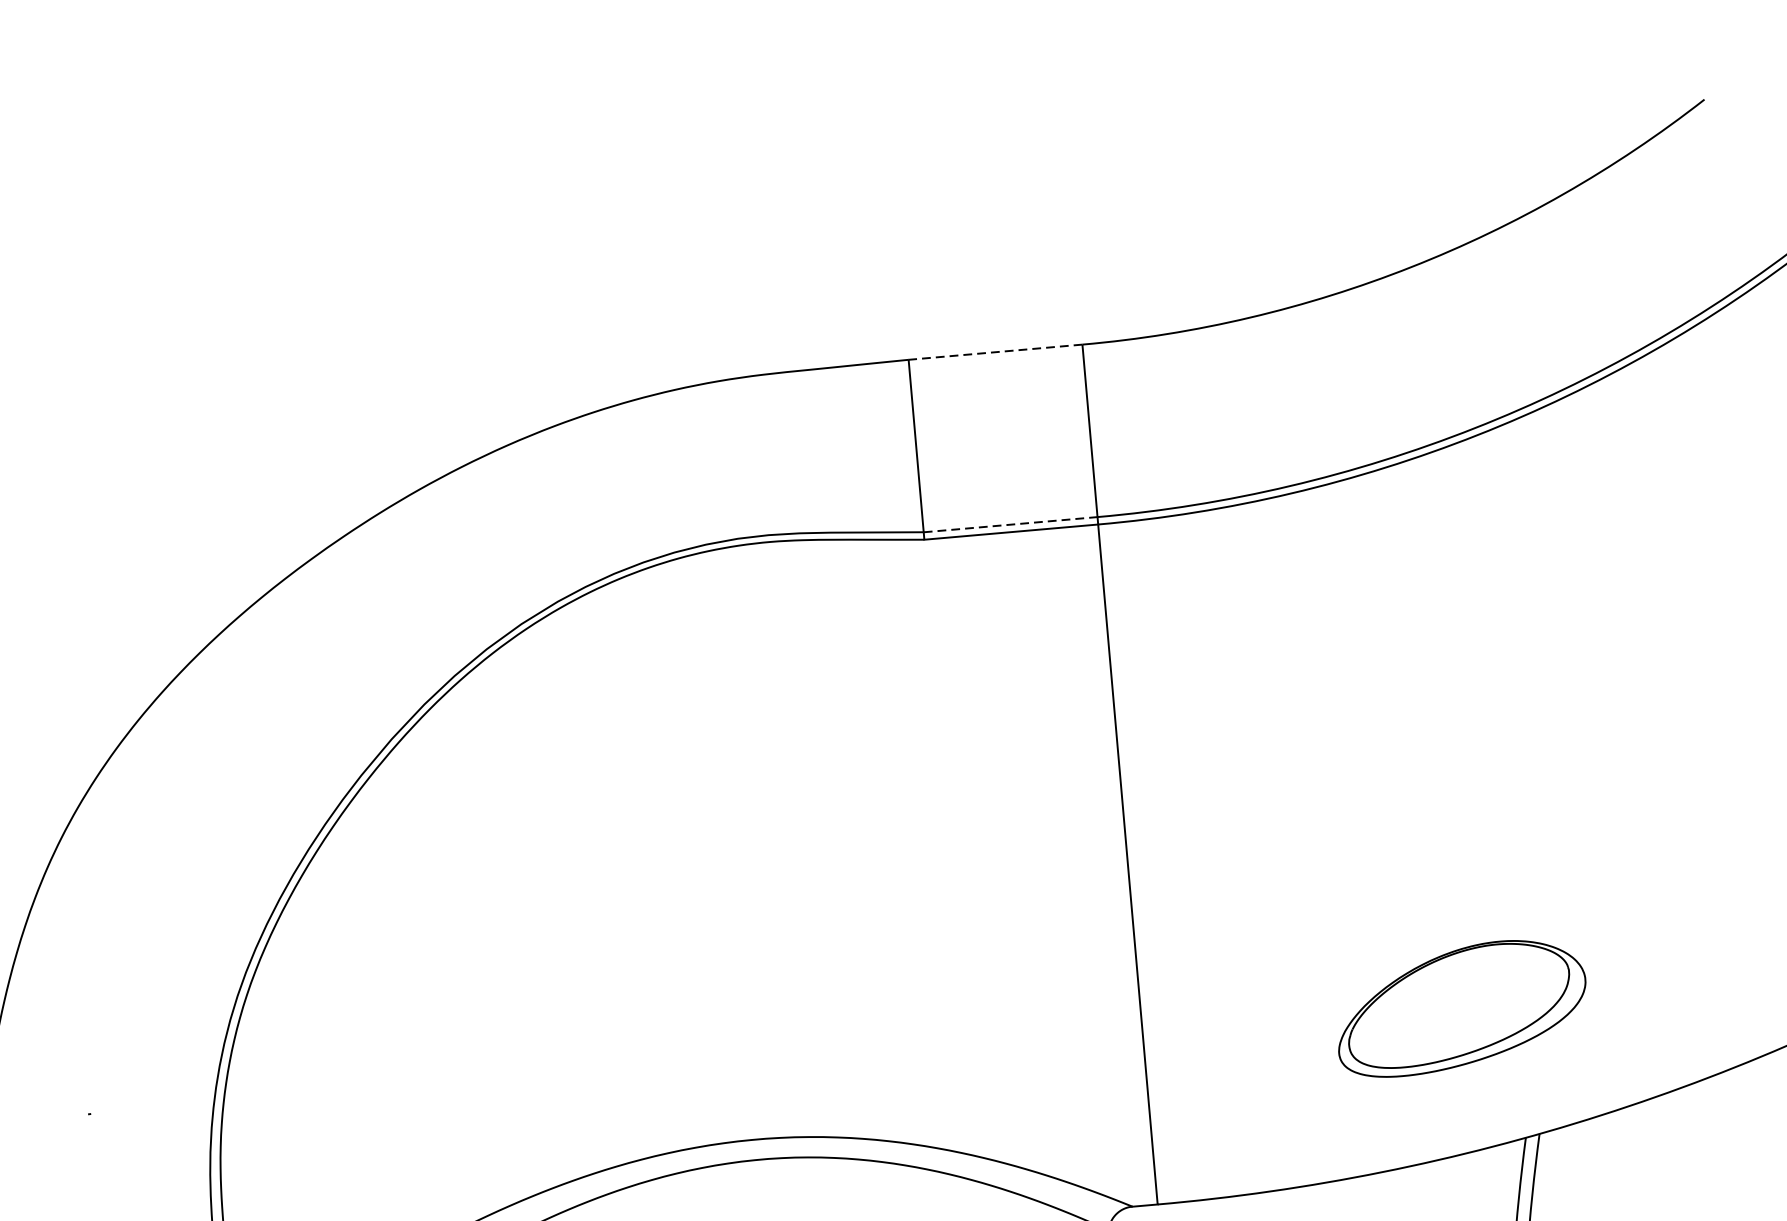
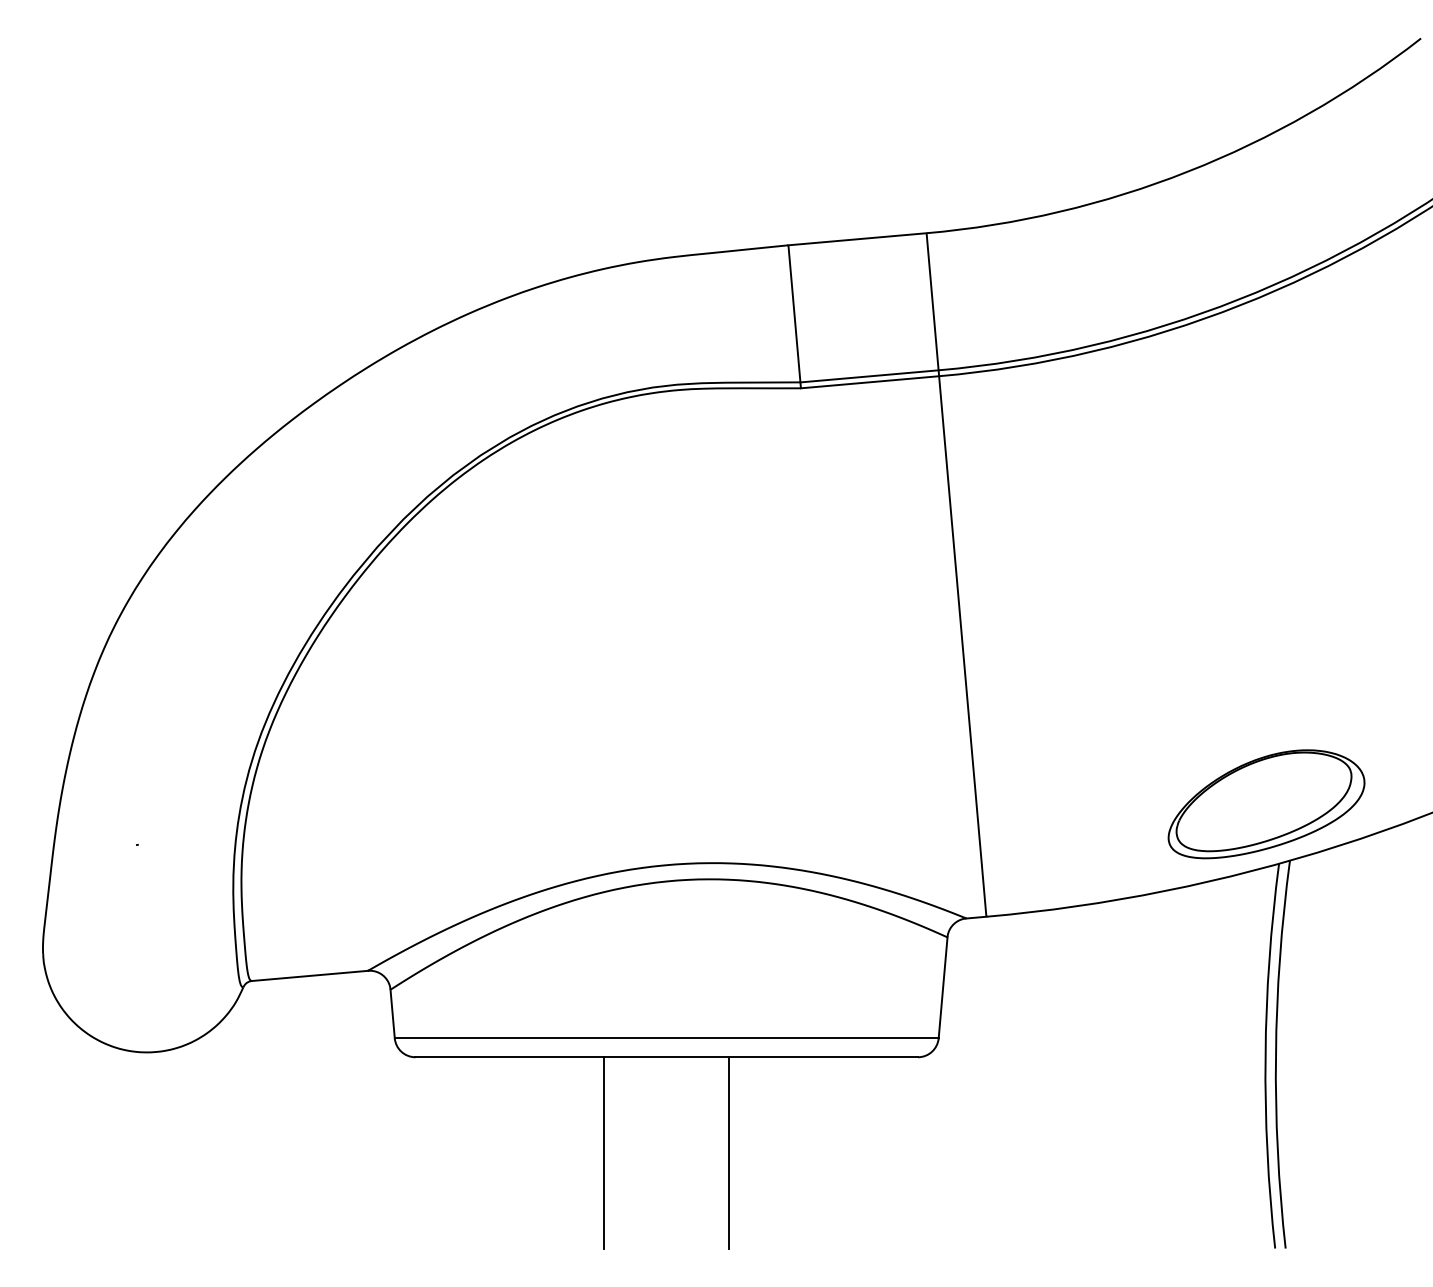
line: (994, 352) -> (856, 239), dashed -> solid
line: (1011, 524) -> (870, 376), dashed -> solid
part: (1462, 1009) -> (1266, 804), moved

